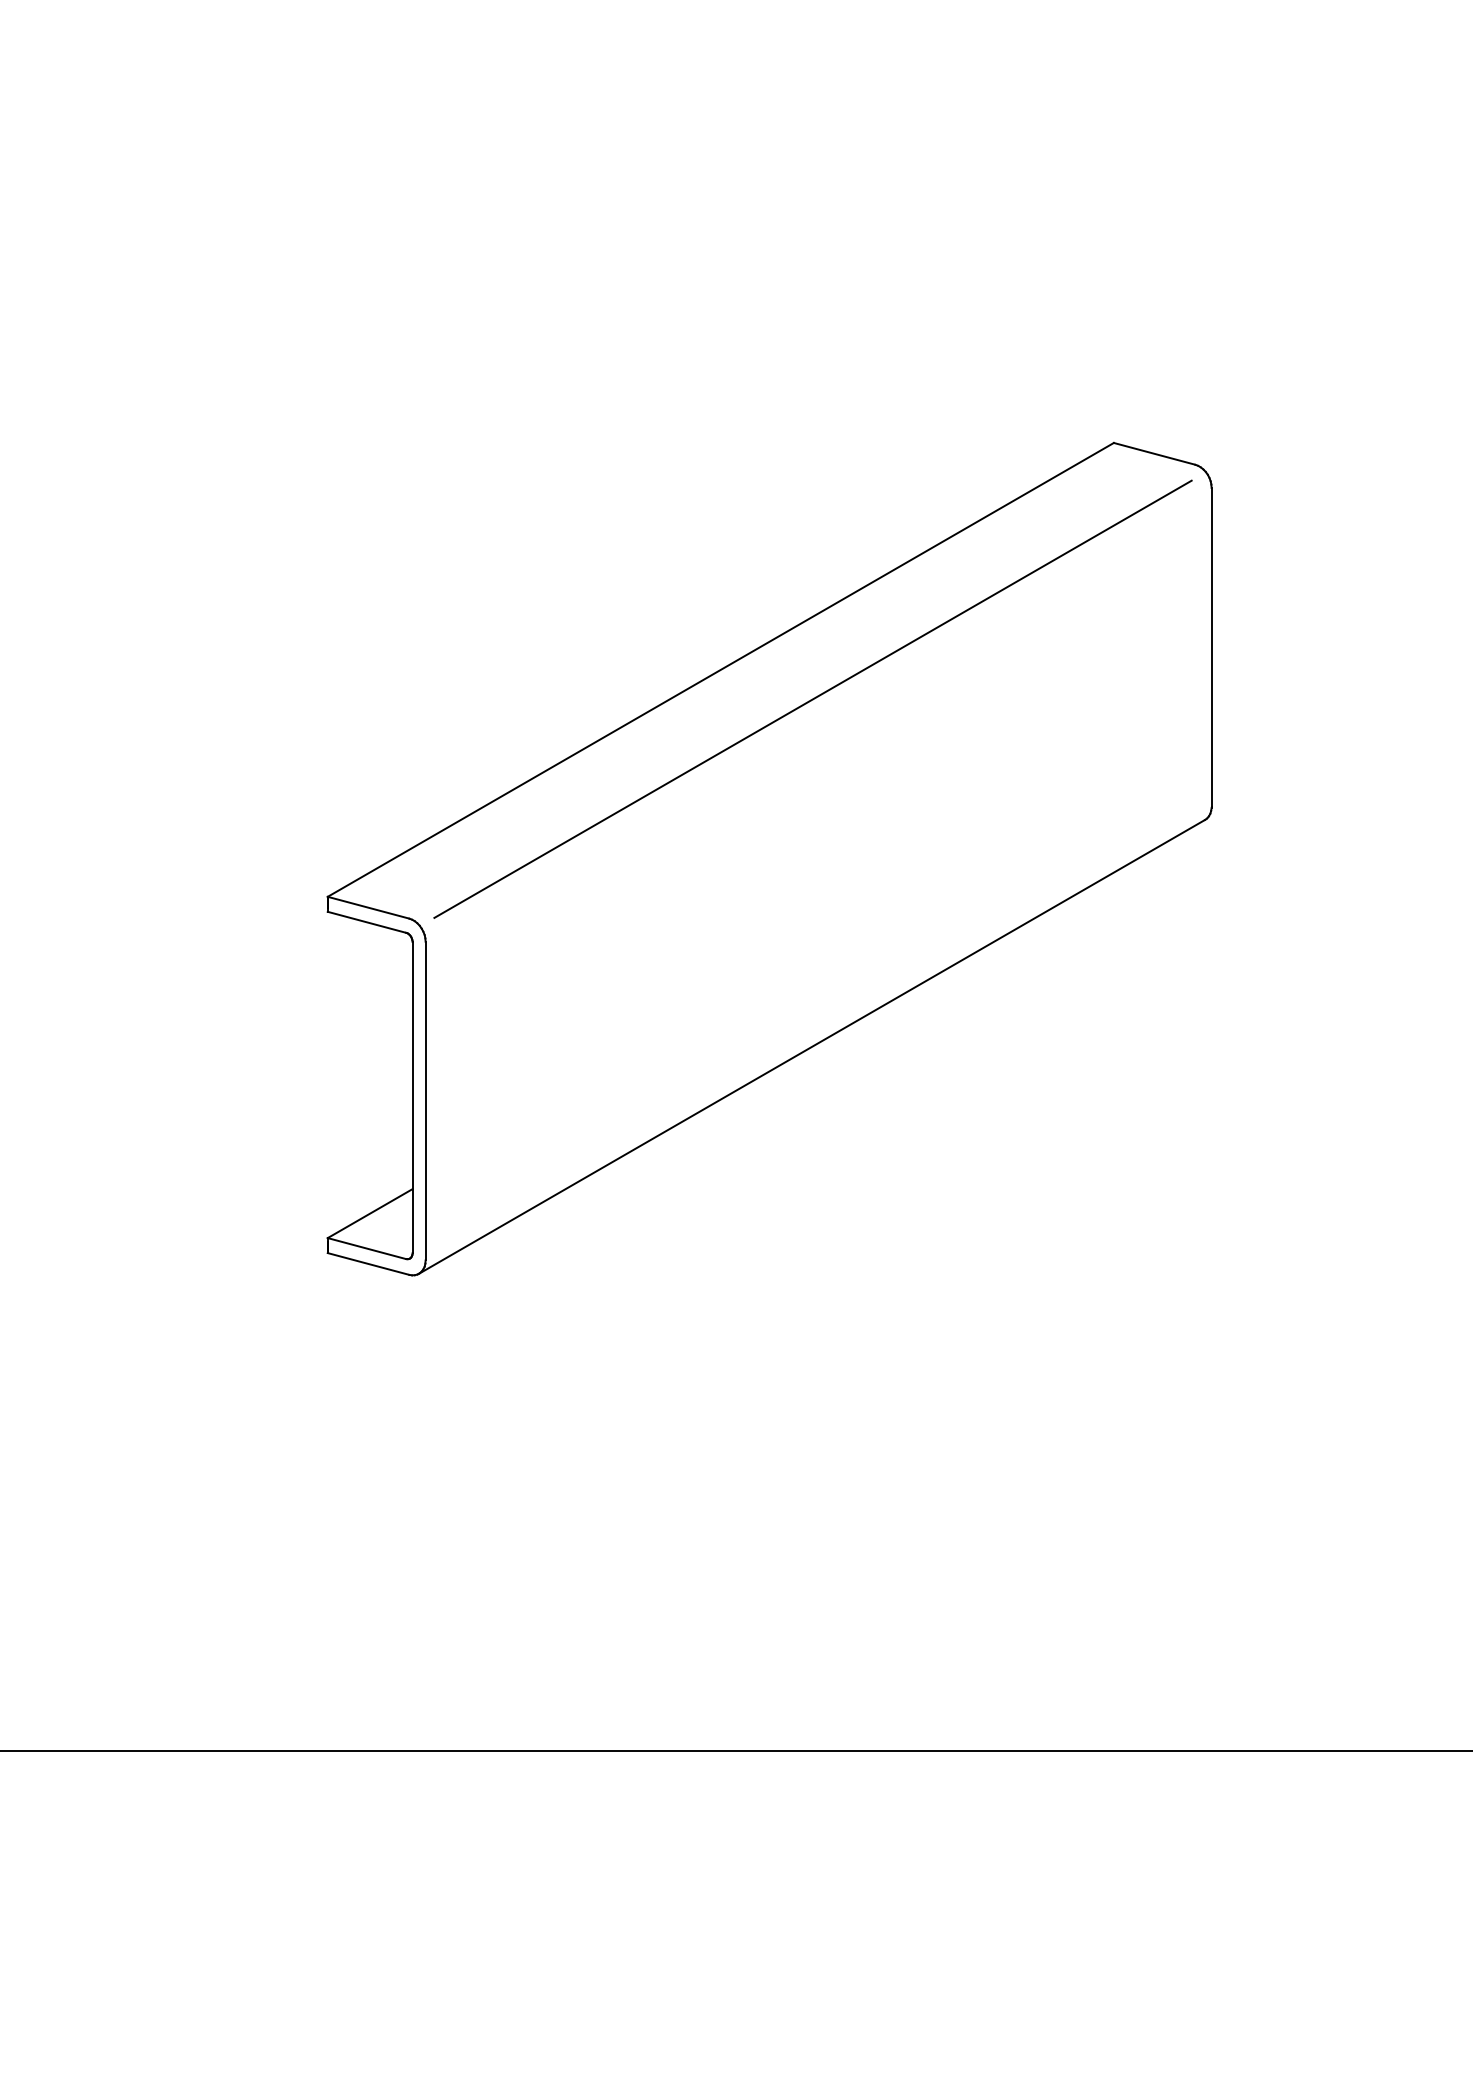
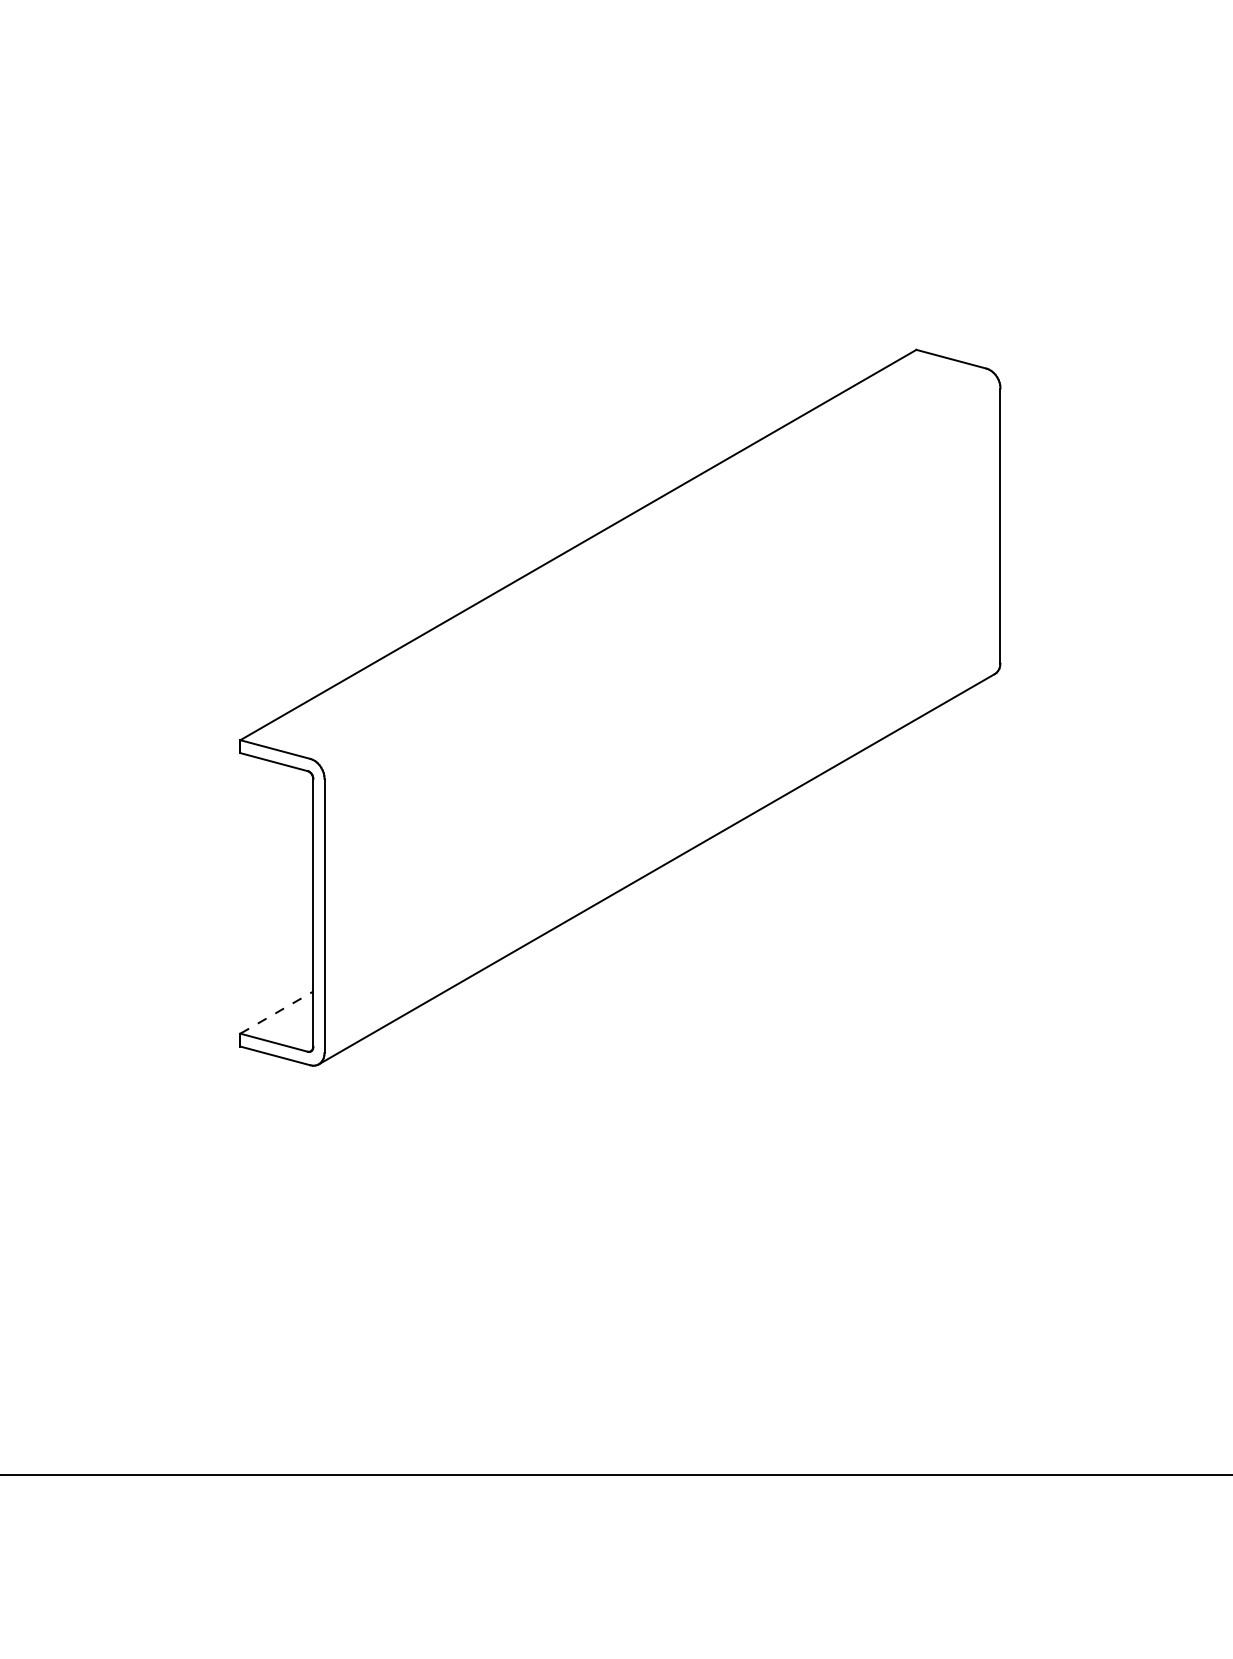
line: (812, 698) -> (657, 569), removed
line: (370, 1213) -> (277, 1012), solid -> dashed

